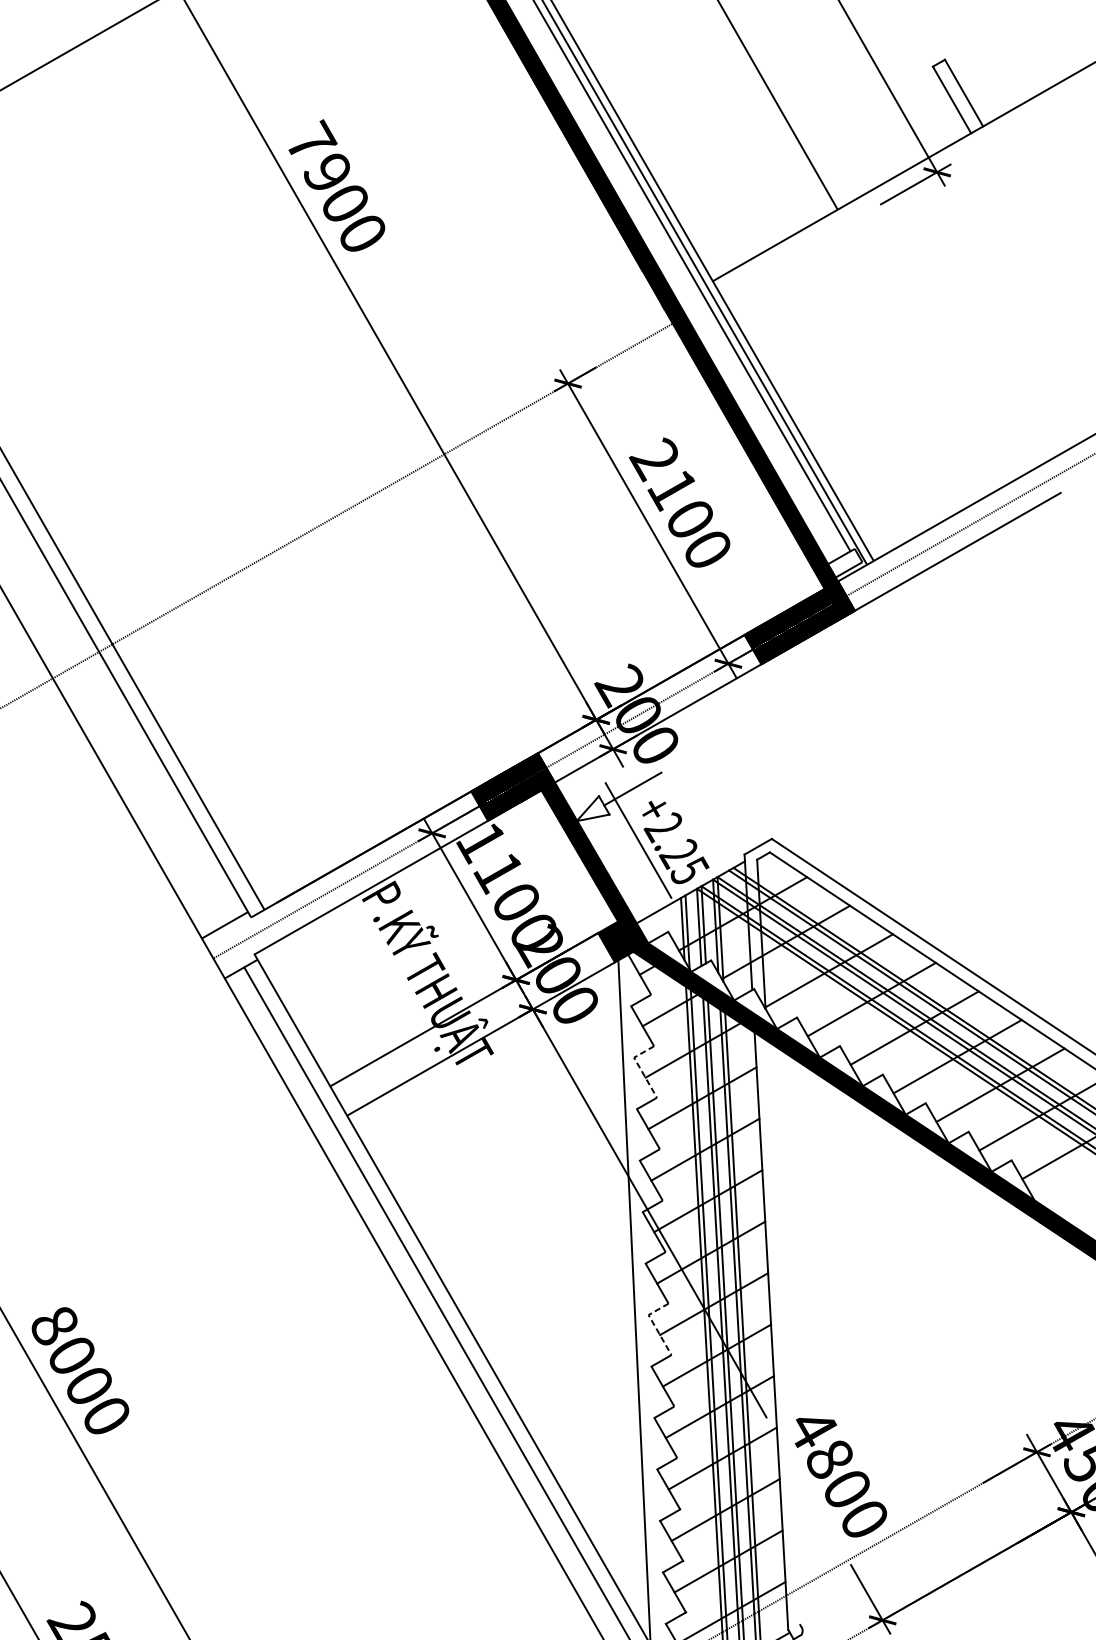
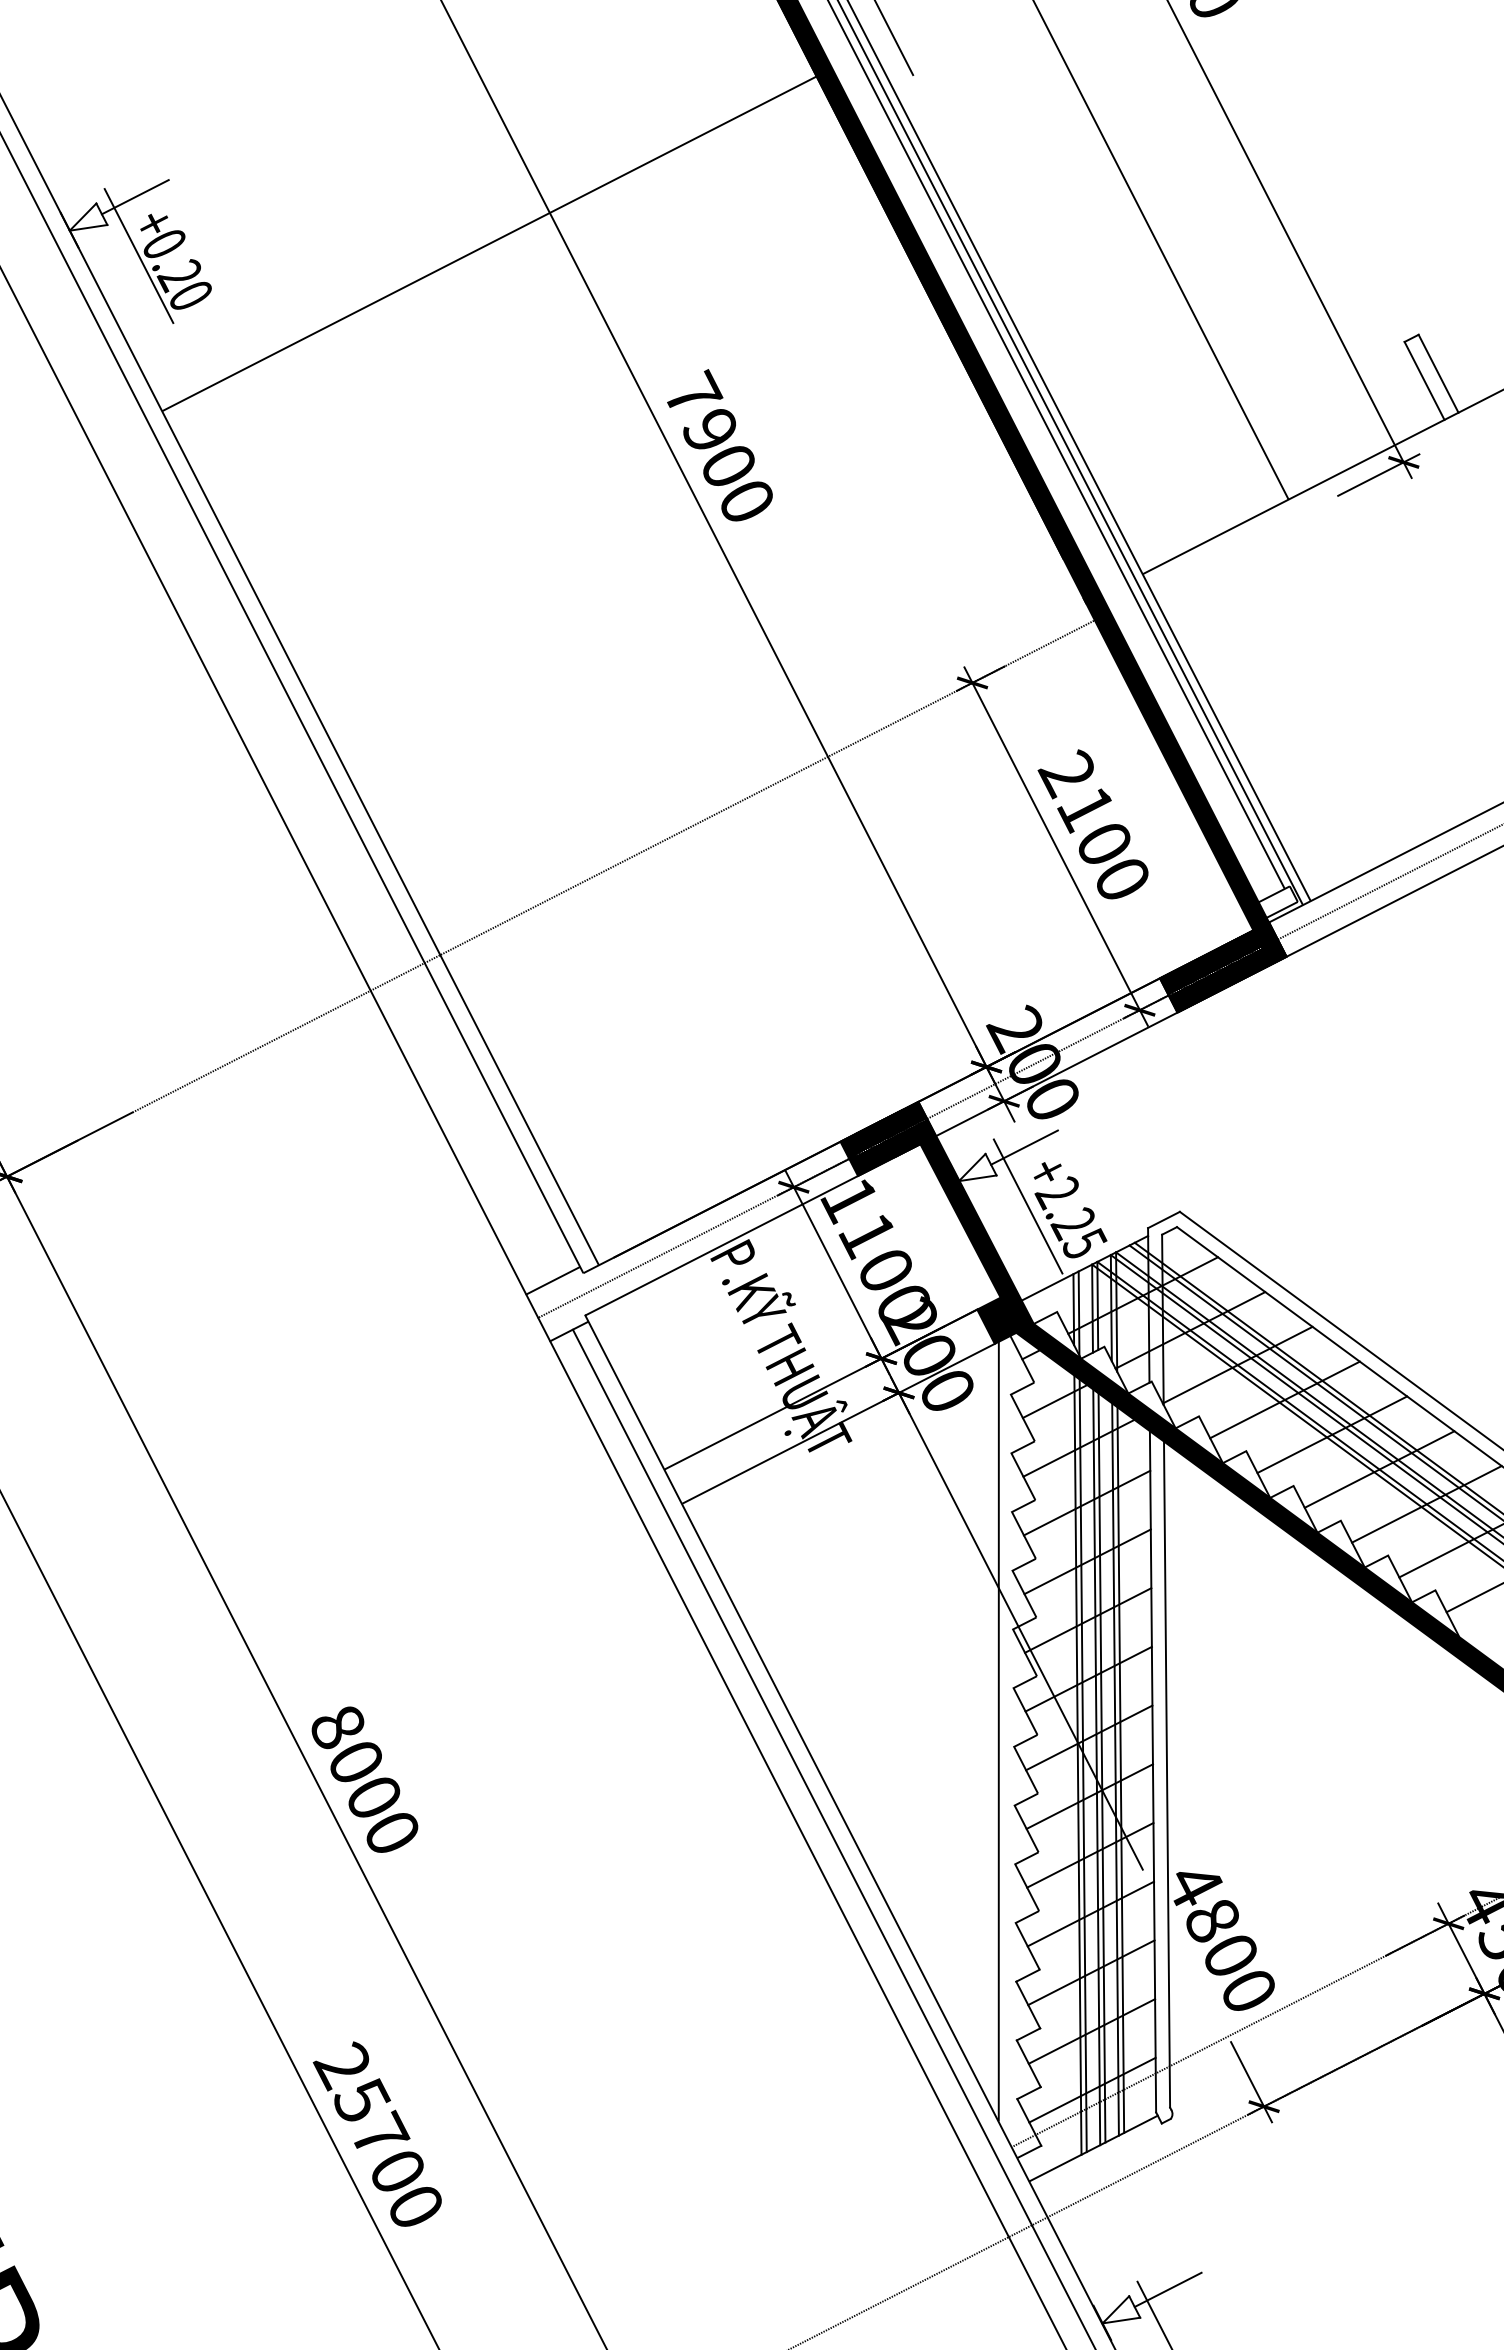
line: (639, 1067) -> (1017, 1464), dashed -> solid
line: (654, 1325) -> (1020, 1758), dashed -> solid
line: (784, 1332) -> (1167, 1774), added

